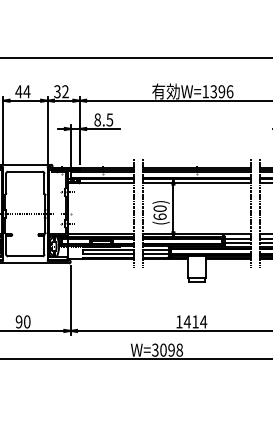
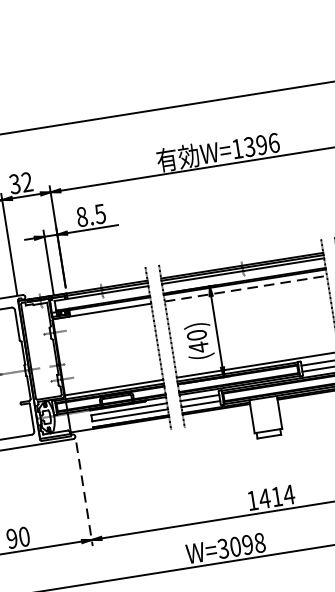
line: (197, 183) -> (247, 288), solid -> dashed
text: (159, 216) -> (197, 347), (60) -> (40)
line: (70, 300) -> (84, 494), solid -> dashed

